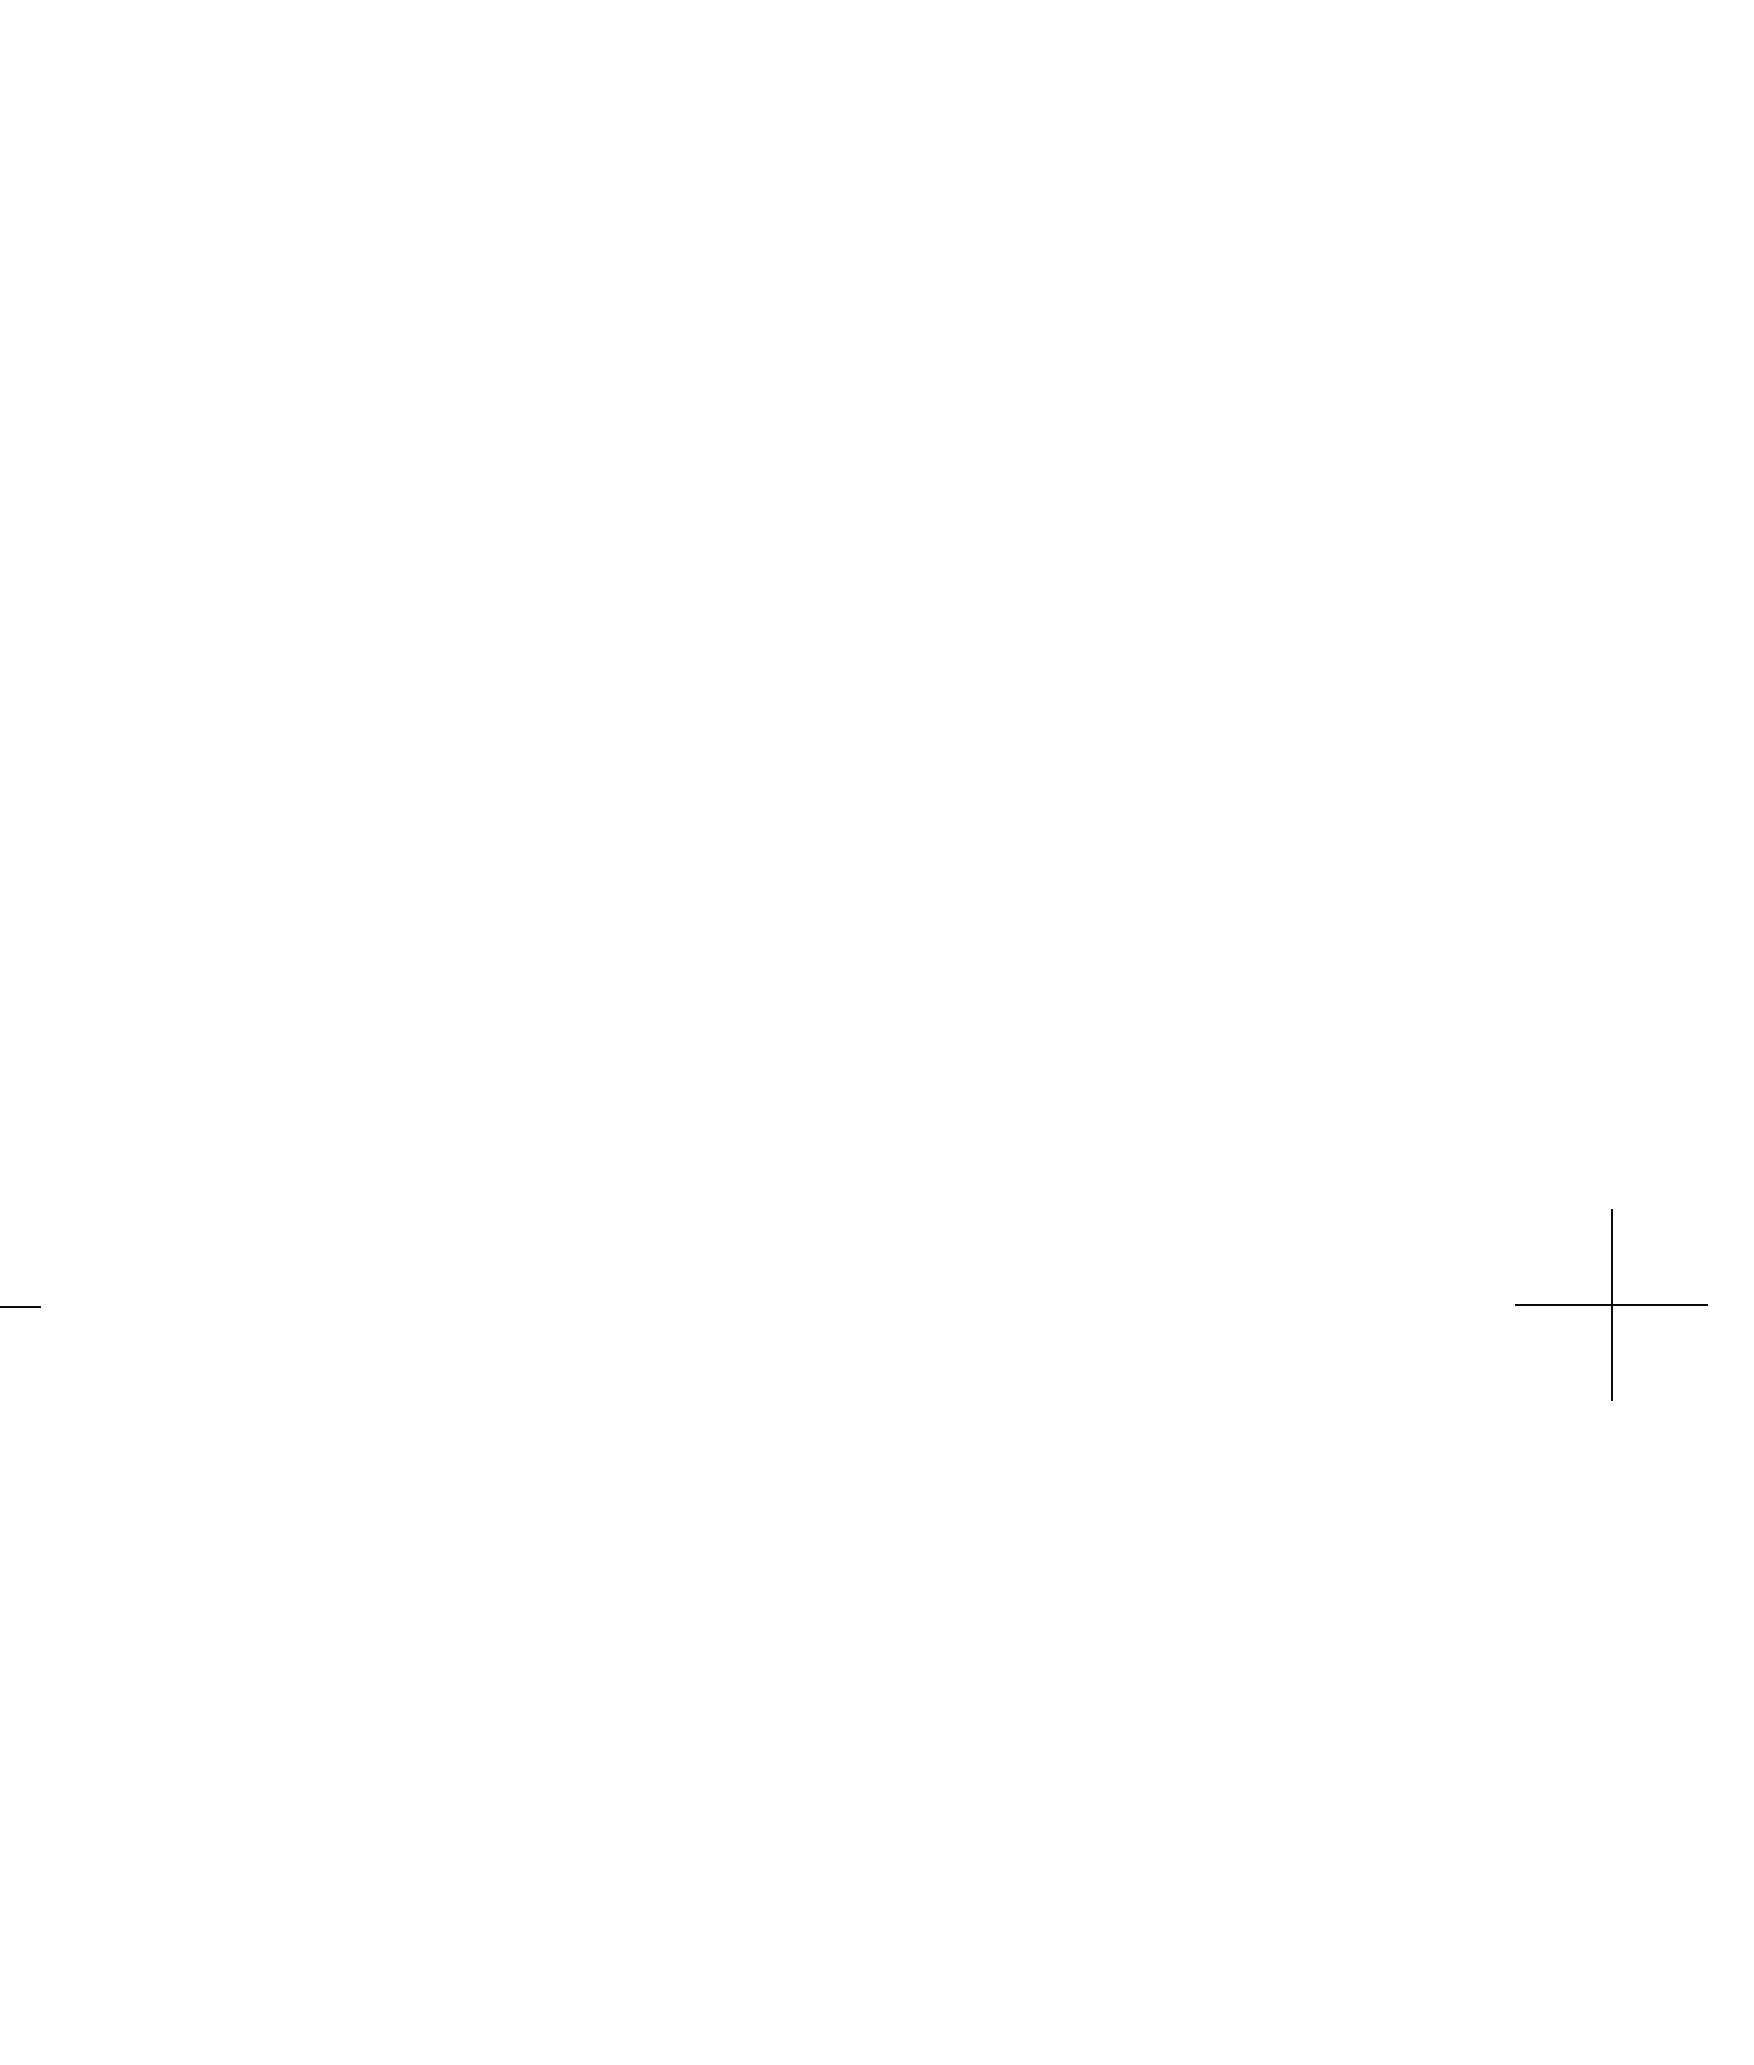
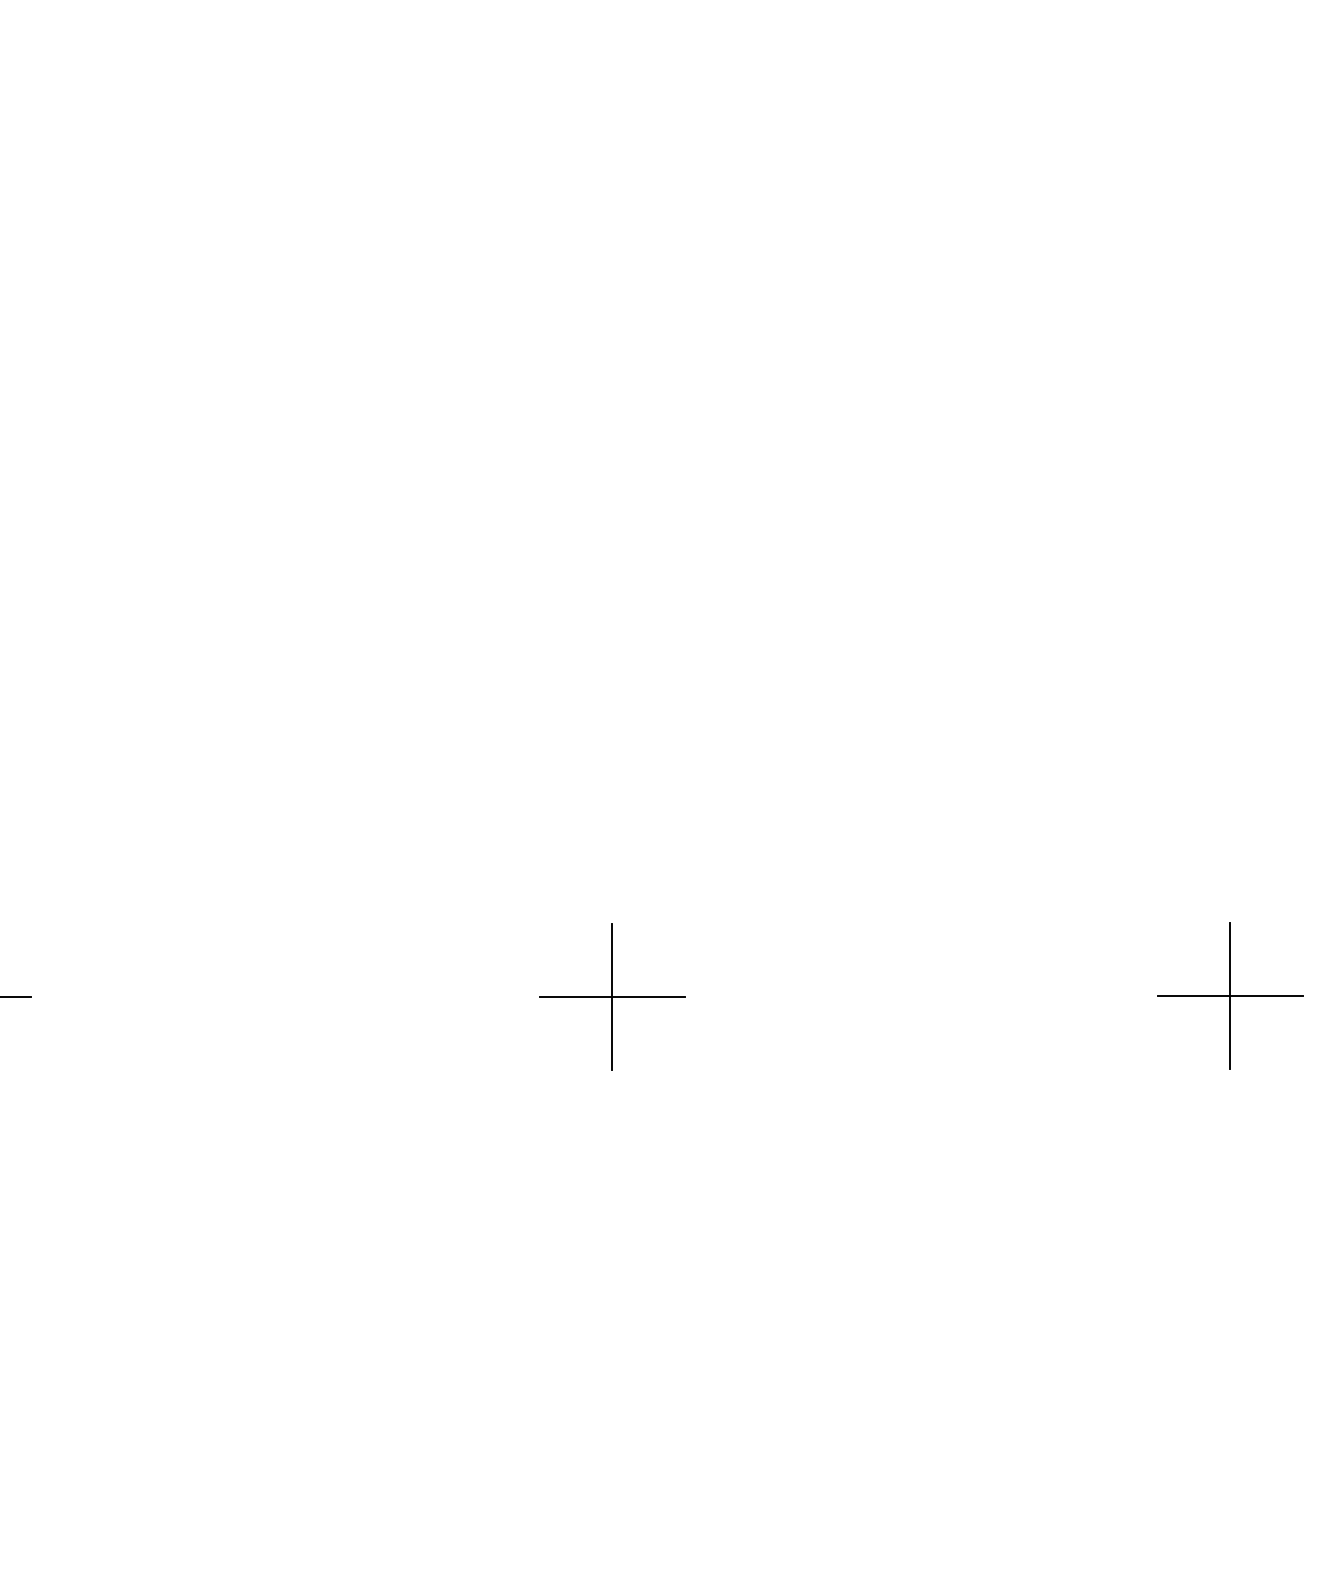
part: (801, 1306) -> (611, 997), added

